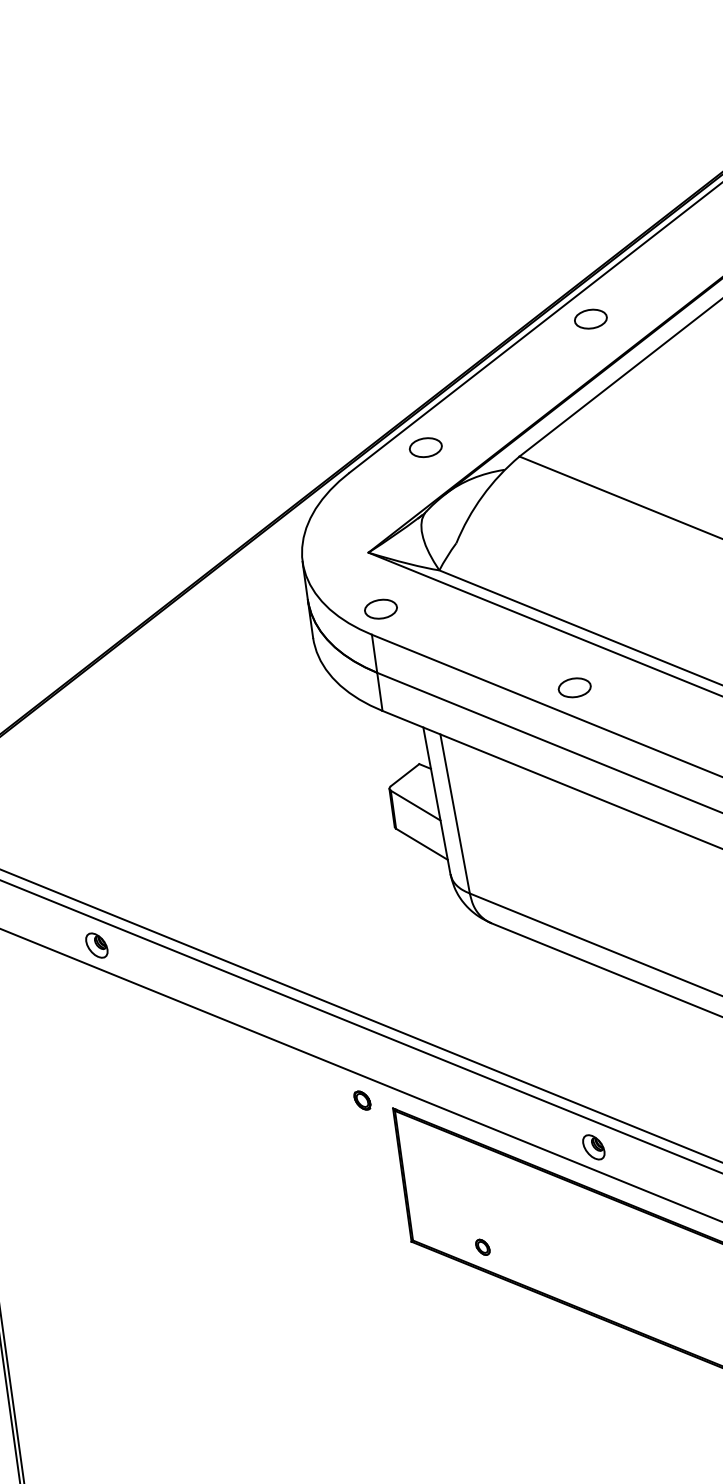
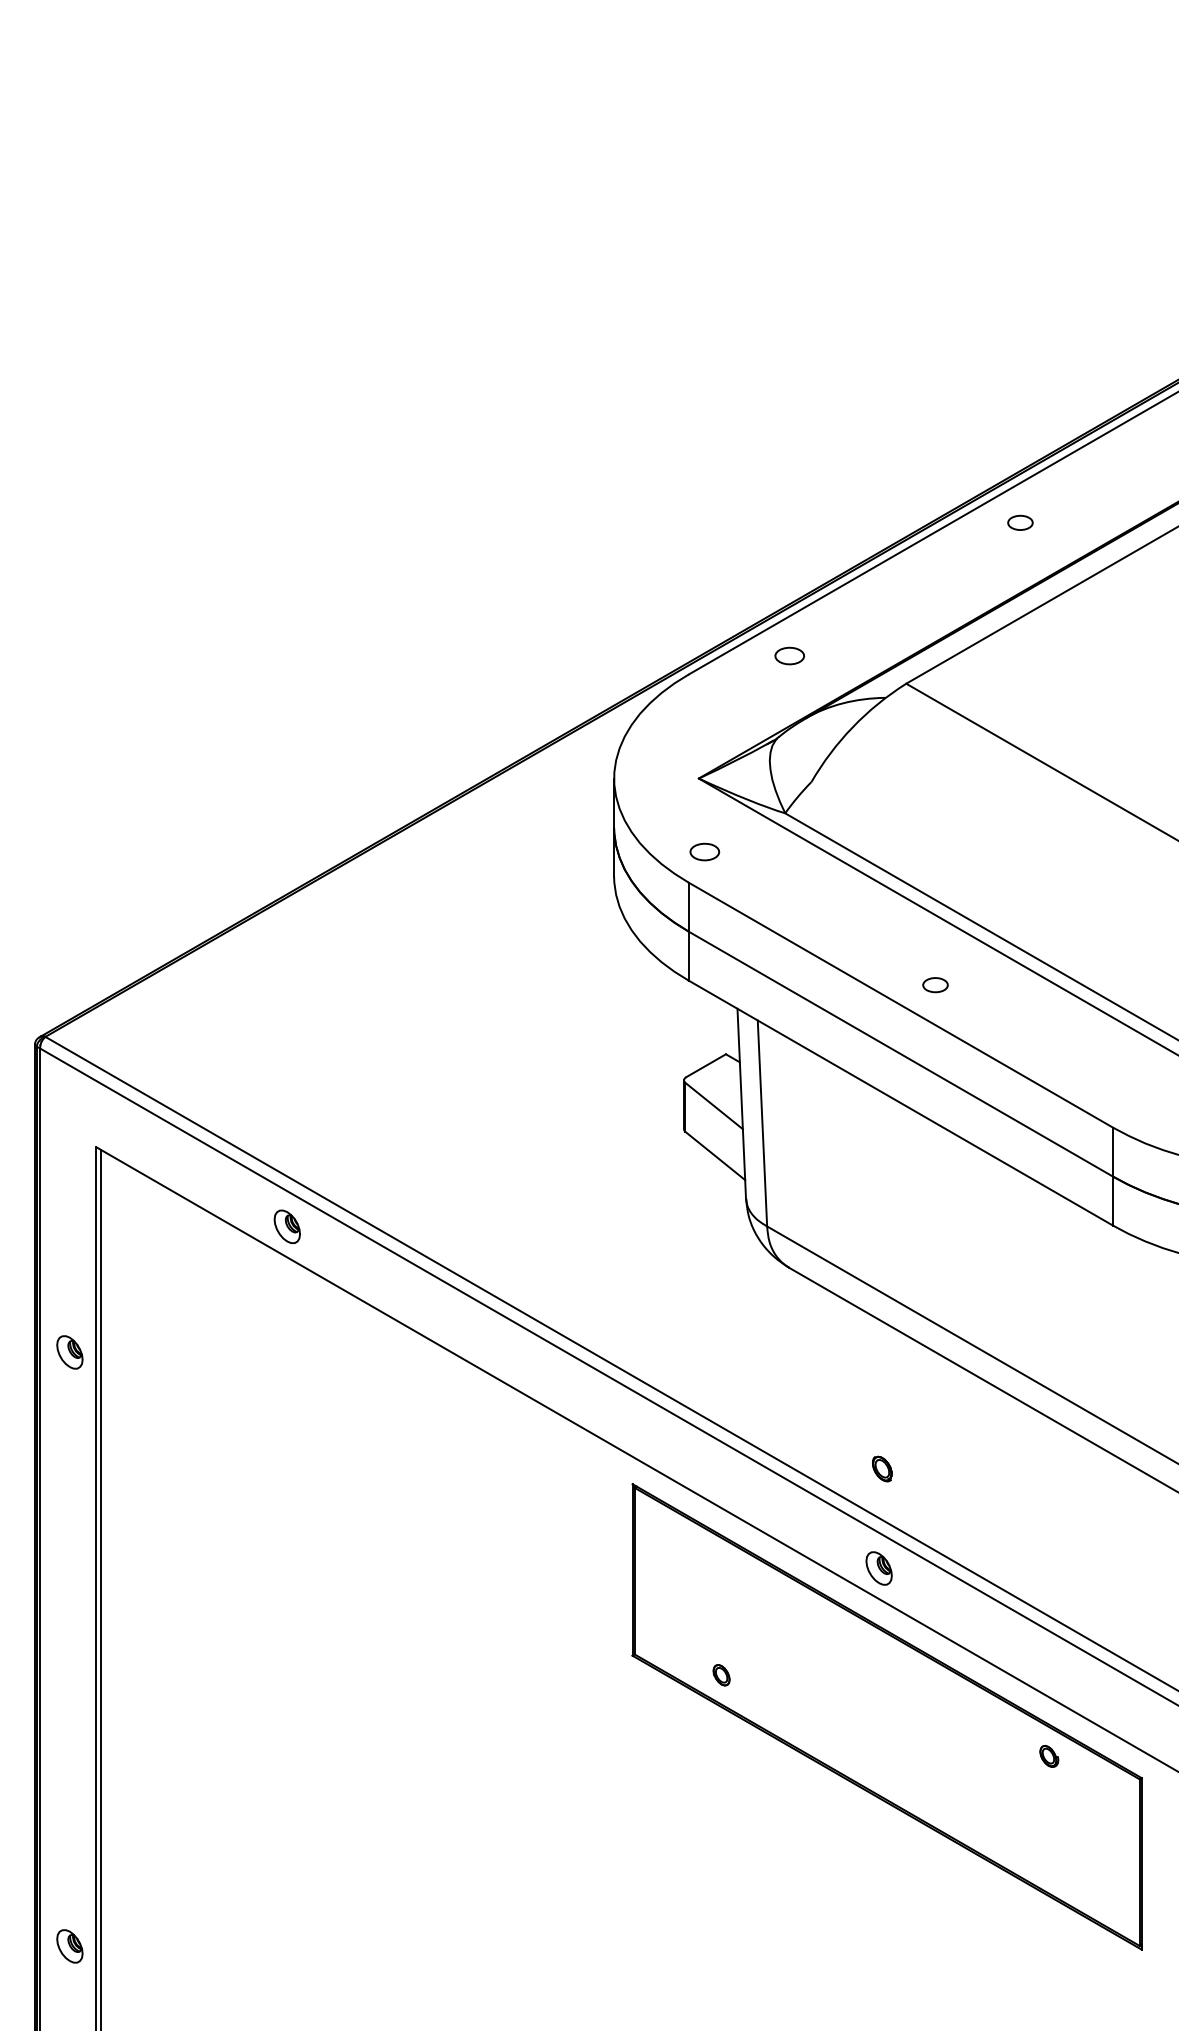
part: (590, 318) -> (1020, 522), size x0.6
part: (425, 447) -> (789, 655), size x0.7
part: (380, 608) -> (704, 851), size x0.7
part: (574, 687) -> (935, 984), size x0.6
part: (362, 1100) -> (882, 1468), moved

